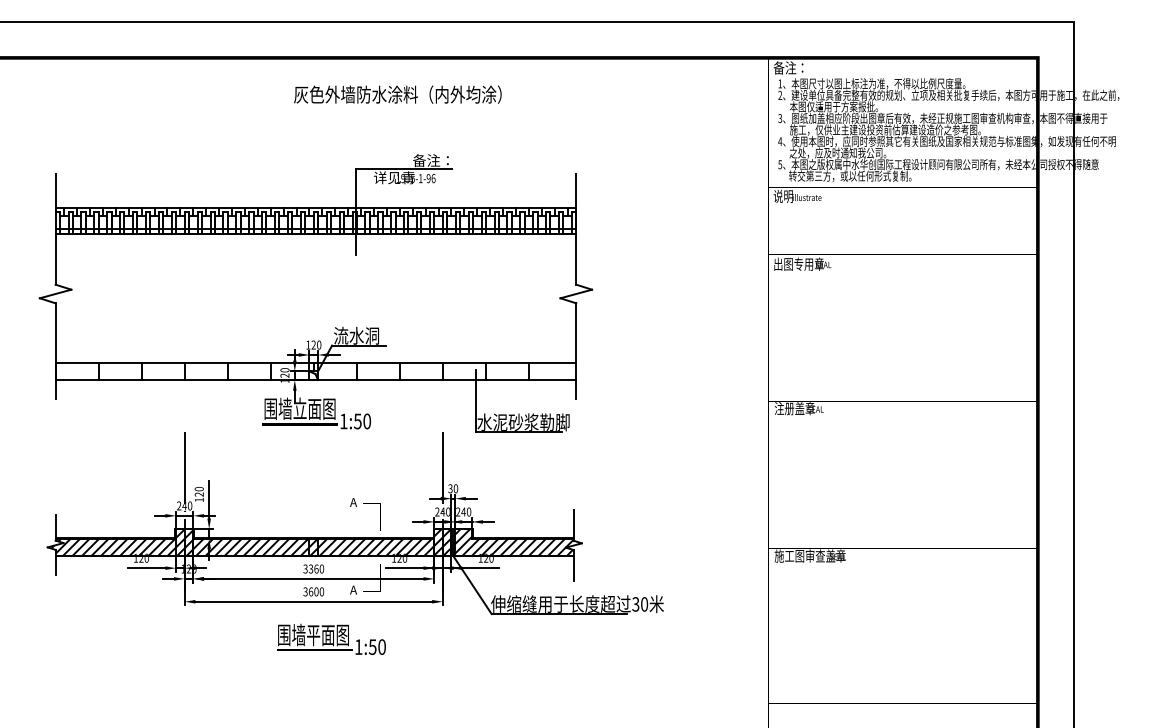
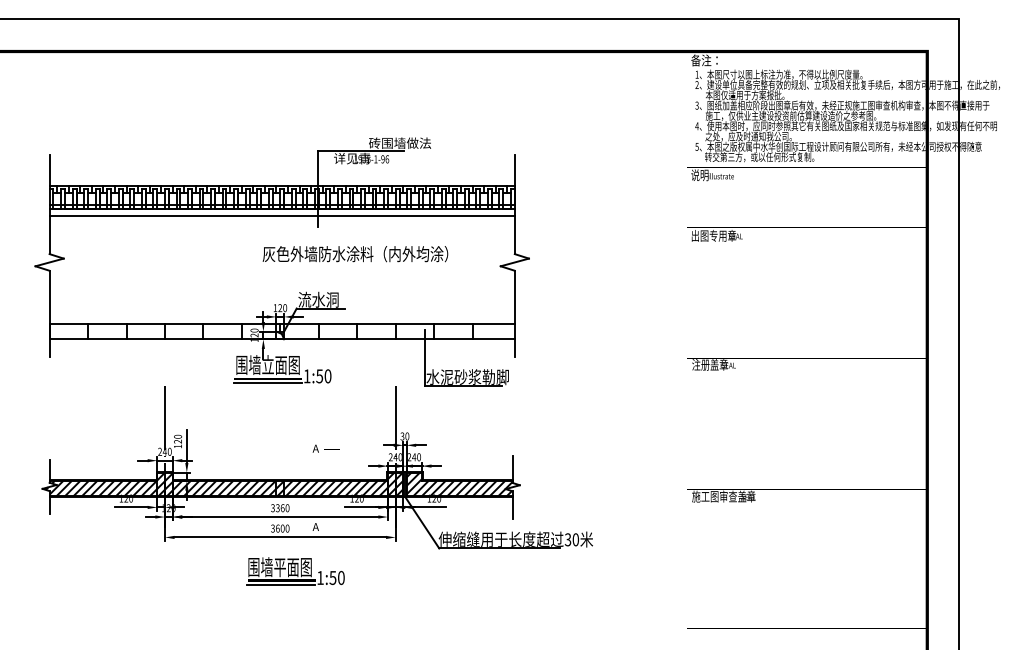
text: (397, 94) -> (355, 253), moved
text: (447, 160) -> (399, 143), 备注： -> 砖围墙做法
line: (315, 242) -> (281, 216), added
line: (300, 429) -> (268, 383), added
line: (314, 654) -> (280, 584), added

